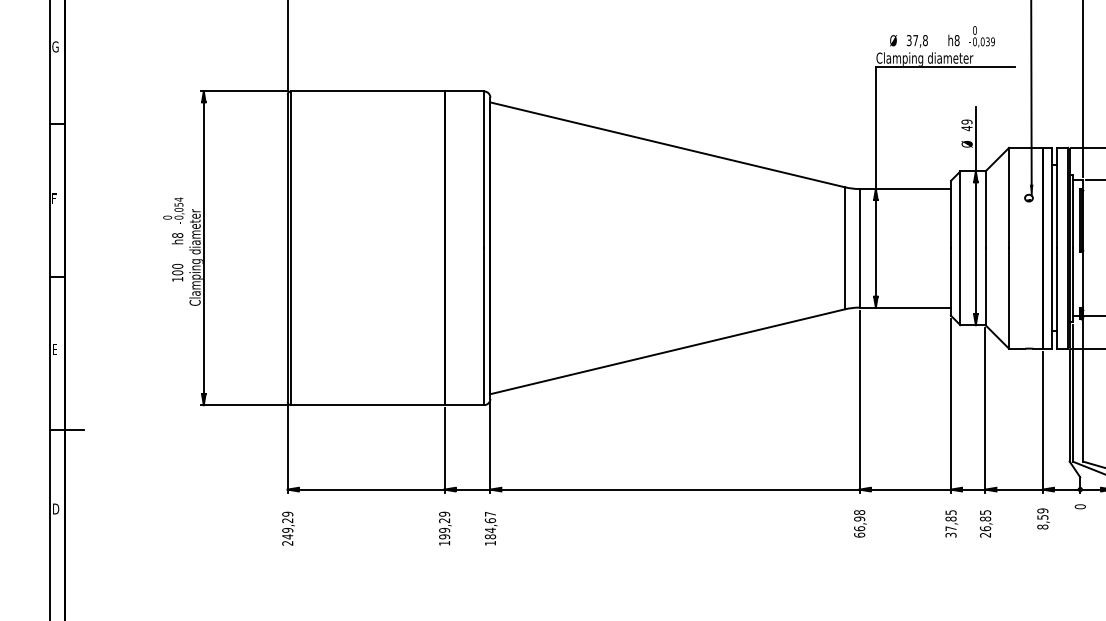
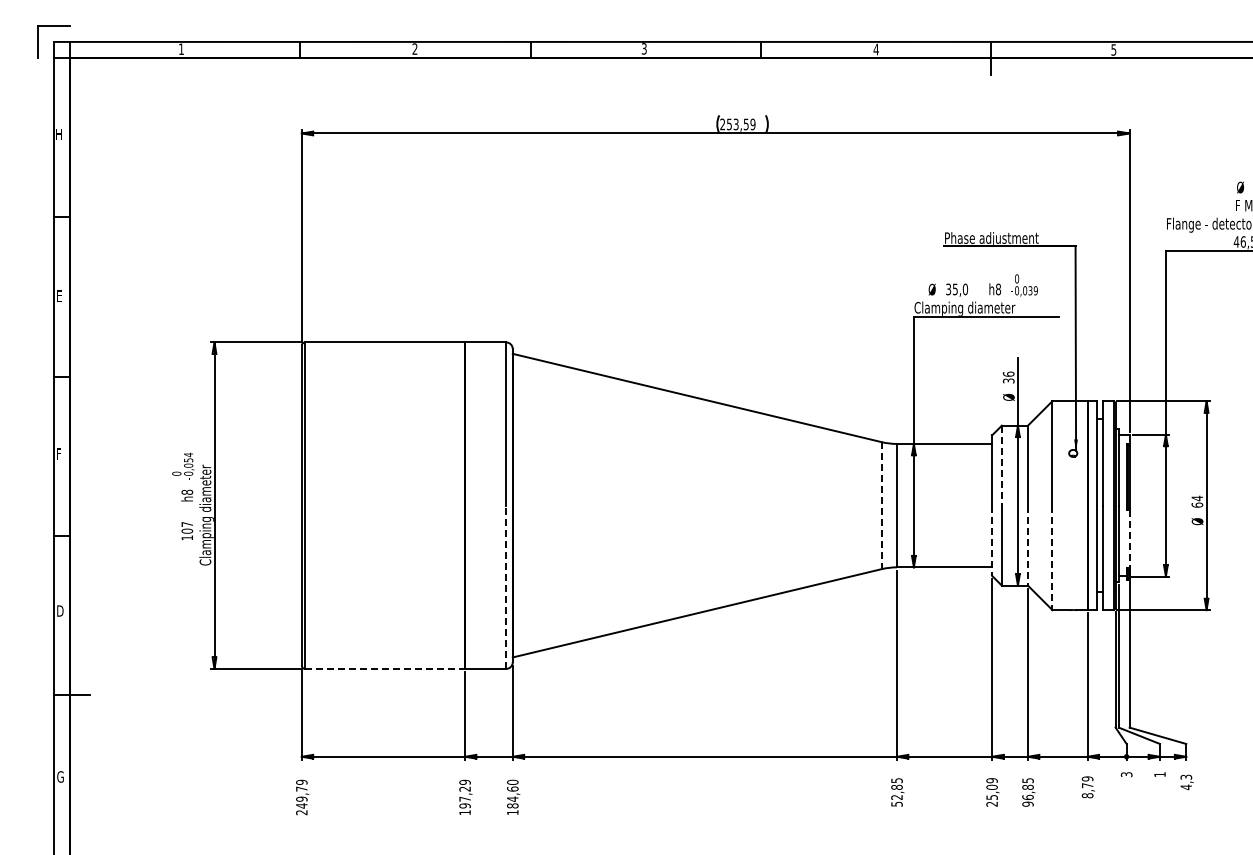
text: (920, 40) -> (960, 289), 37,8 -> 35,0
text: (54, 46) -> (59, 295), G -> E
text: (966, 125) -> (1008, 377), 49 -> 36
line: (960, 209) -> (1001, 465), solid -> dashed
line: (844, 249) -> (881, 506), solid -> dashed
text: (177, 266) -> (187, 524), 100 -> 107
line: (1083, 280) -> (1129, 539), solid -> dashed
line: (951, 282) -> (992, 541), solid -> dashed
line: (985, 286) -> (1027, 545), solid -> dashed
line: (1009, 299) -> (1052, 558), solid -> dashed
line: (484, 326) -> (506, 587), solid -> dashed
text: (55, 349) -> (60, 610), E -> D
line: (368, 404) -> (385, 668), solid -> dashed
text: (1080, 506) -> (1126, 774), 0 -> 3
text: (55, 508) -> (60, 776), D -> G
text: (490, 513) -> (512, 781), 184,67 -> 184,60
text: (1042, 517) -> (1087, 785), 8,59 -> 8,79
text: (287, 520) -> (301, 788), 249,29 -> 249,79
text: (859, 523) -> (896, 792), 66,98 -> 52,85
text: (950, 523) -> (991, 792), 37,85 -> 25,09
text: (444, 529) -> (464, 798), 199,29 -> 197,29
text: (985, 534) -> (1027, 803), 26,85 -> 96,85

